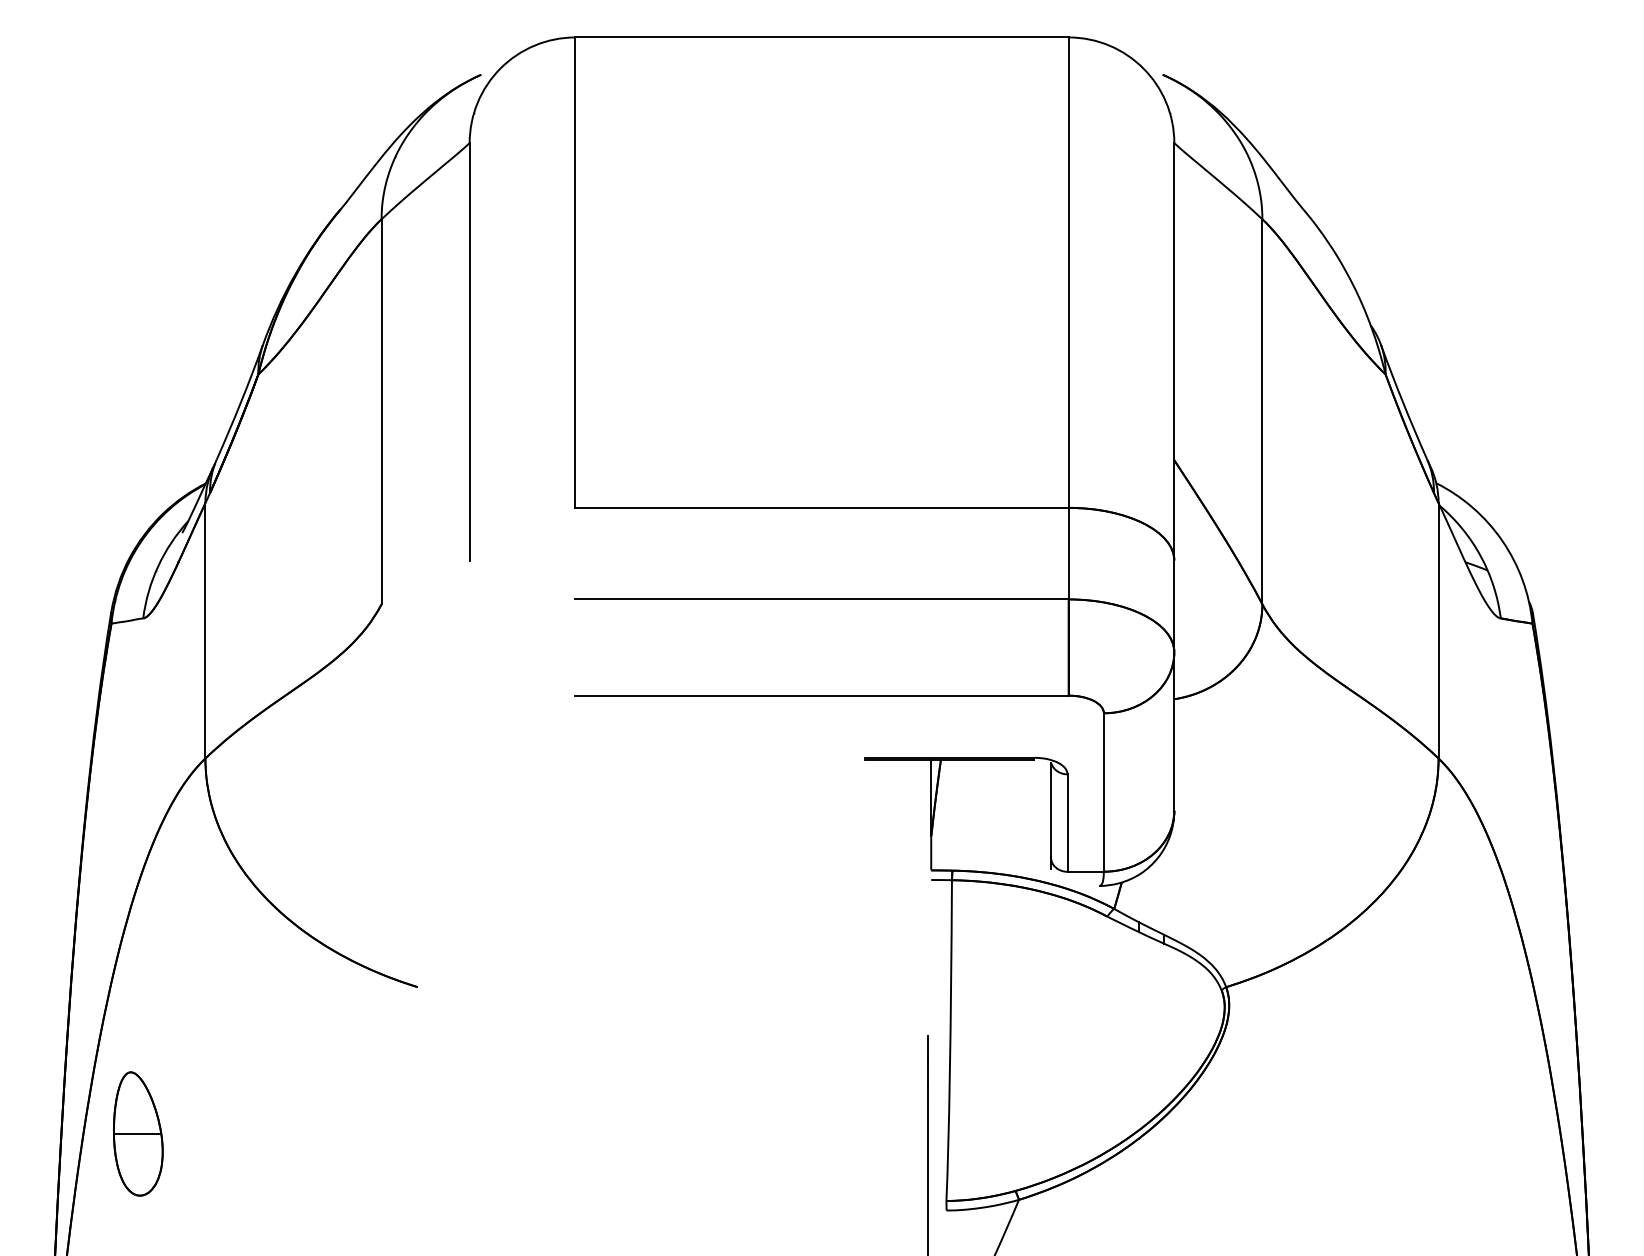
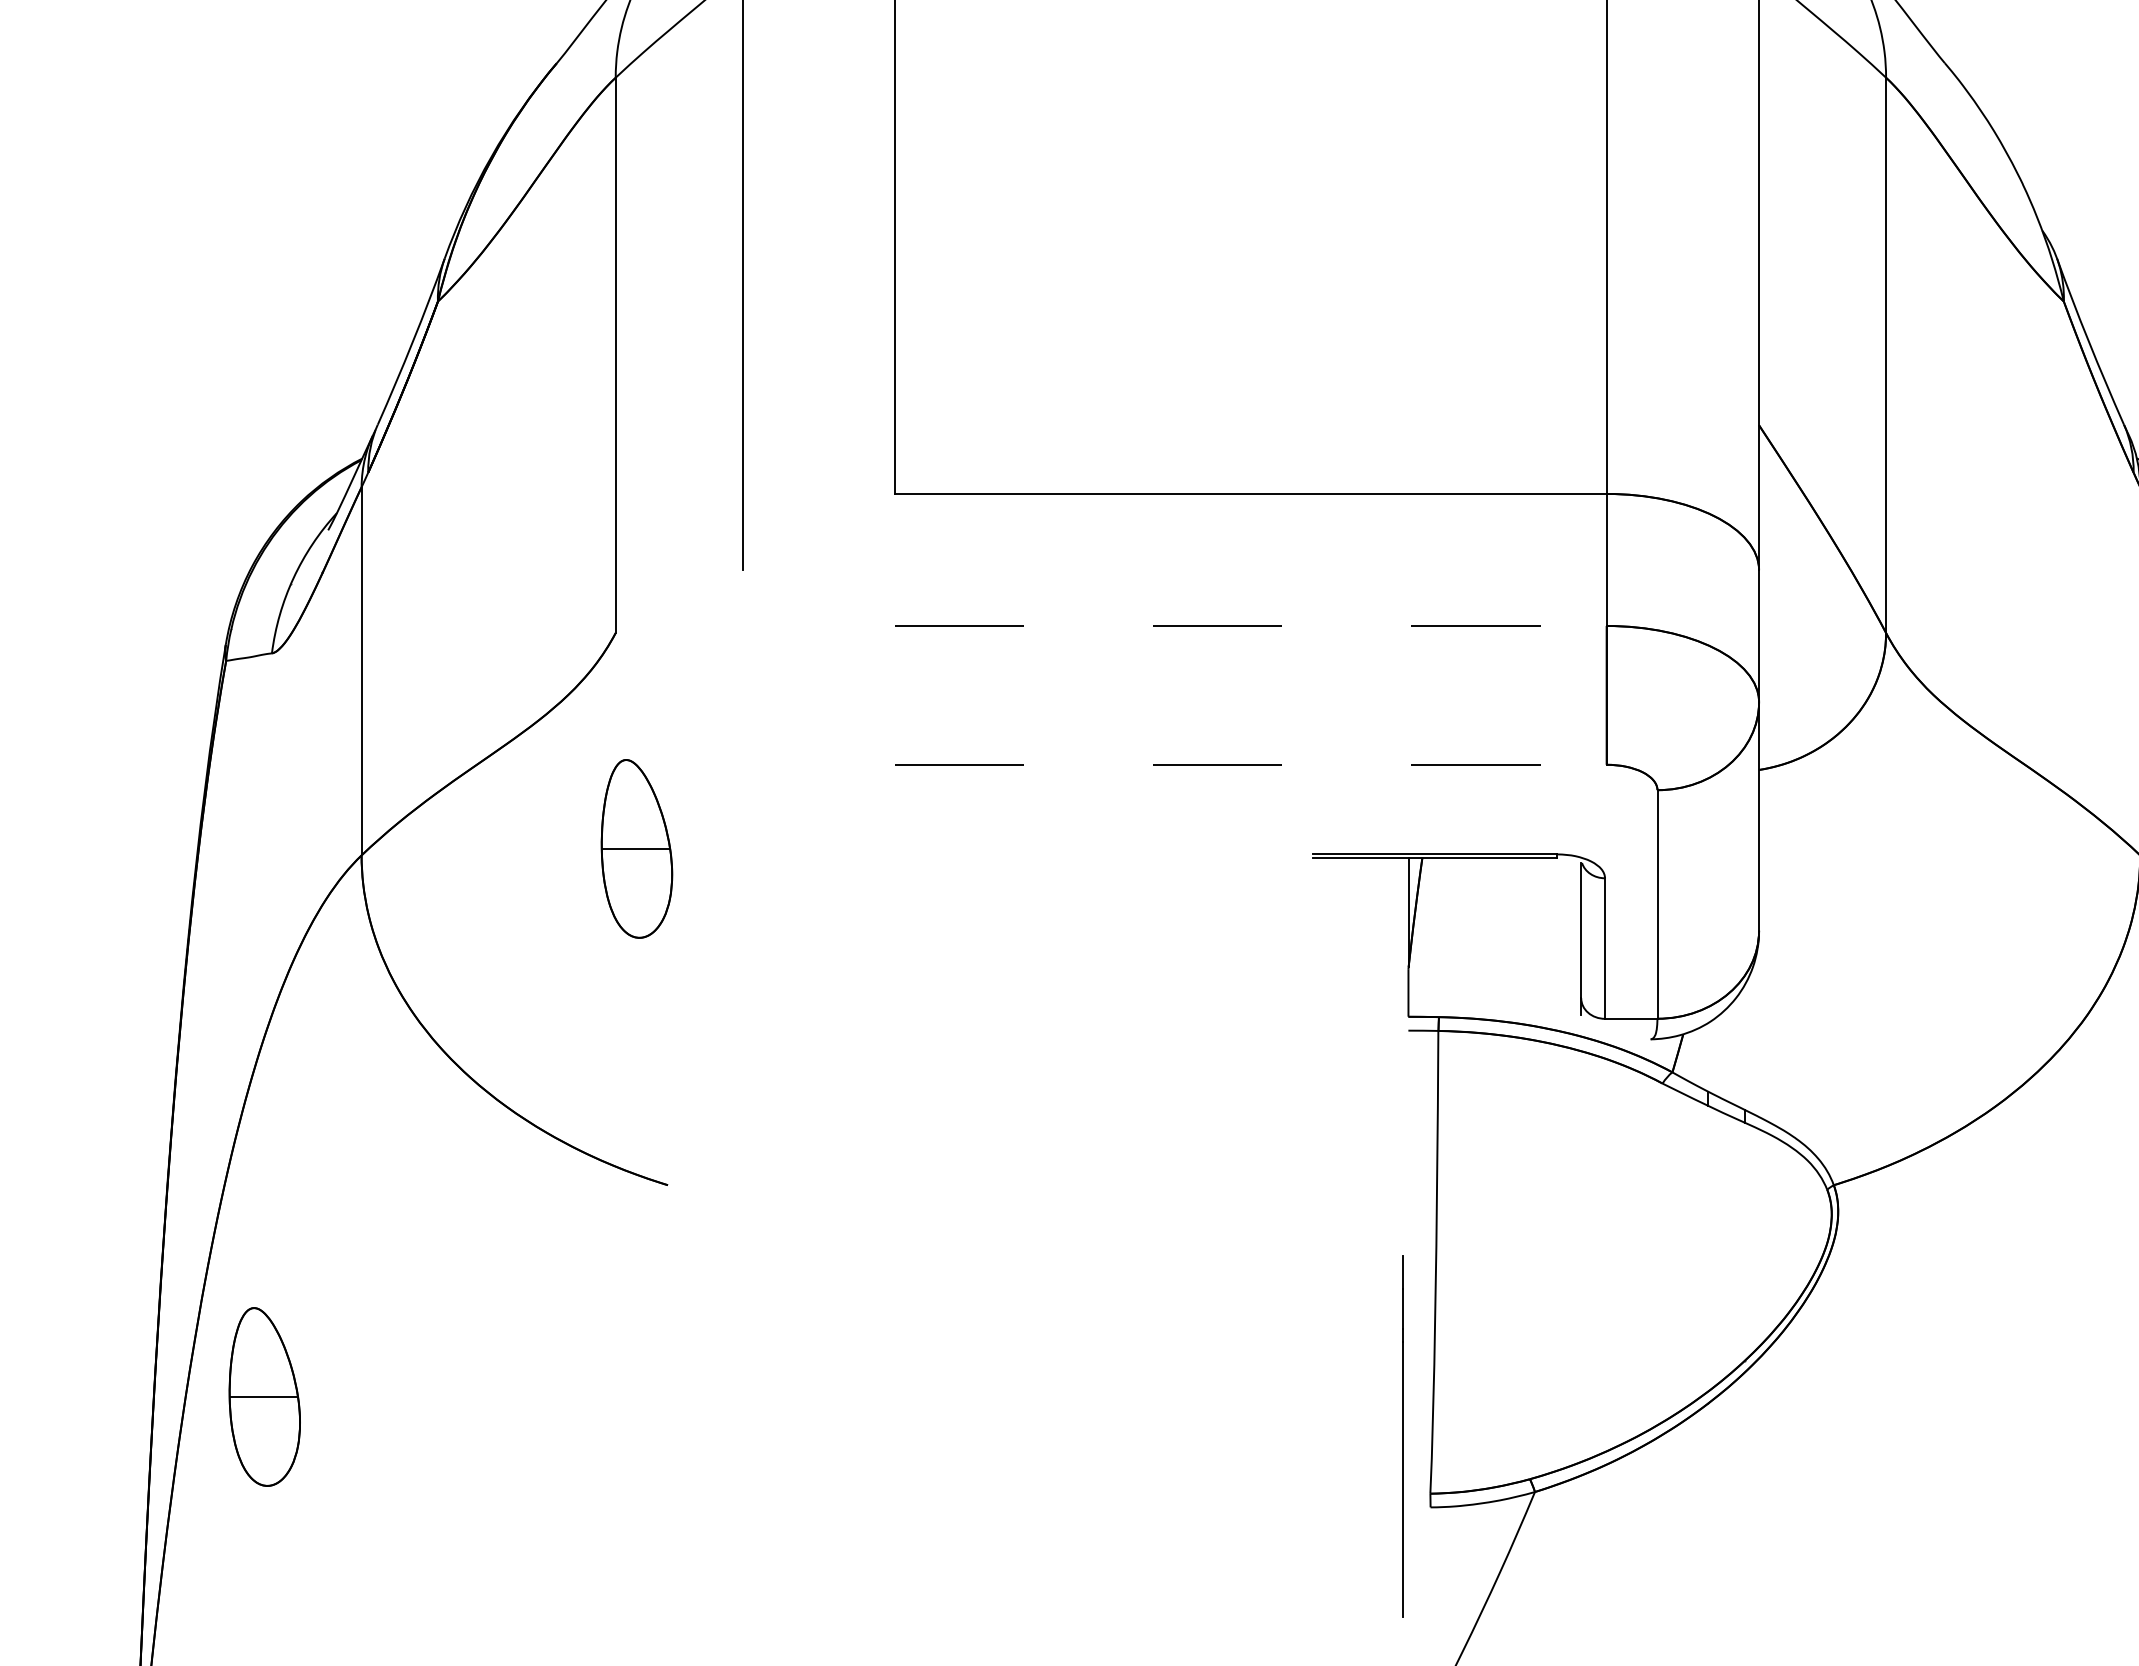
line: (822, 599) -> (1251, 626), solid -> dashed
line: (822, 695) -> (1251, 764), solid -> dashed
part: (396, 753) -> (637, 848), added

